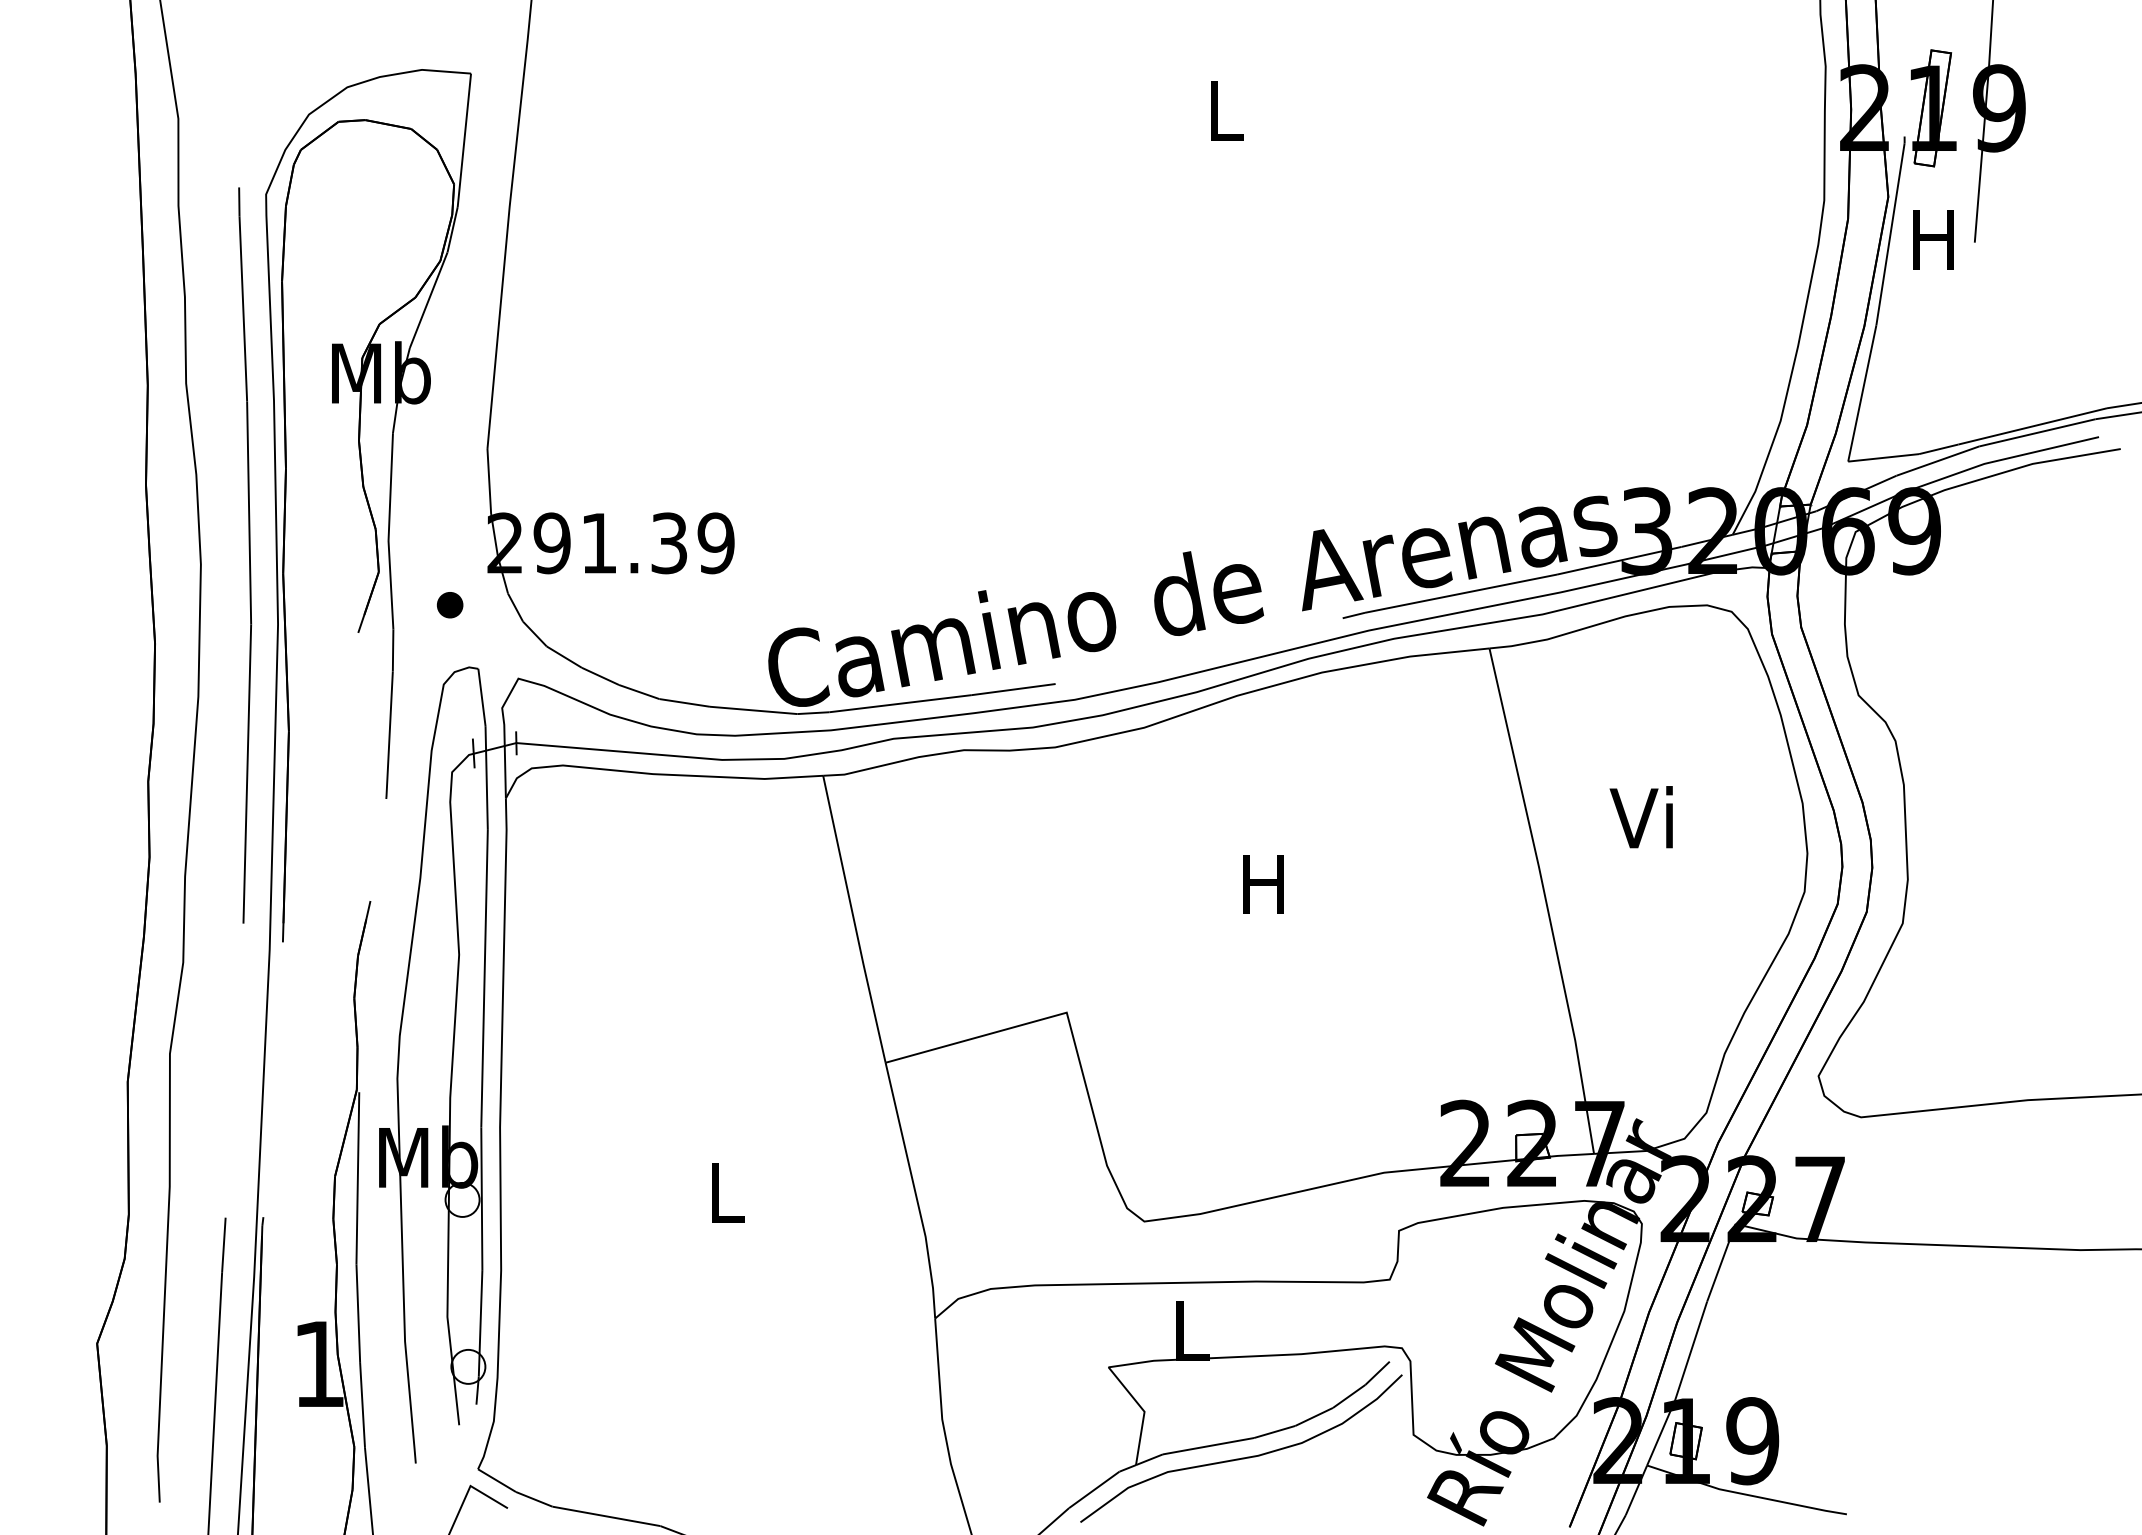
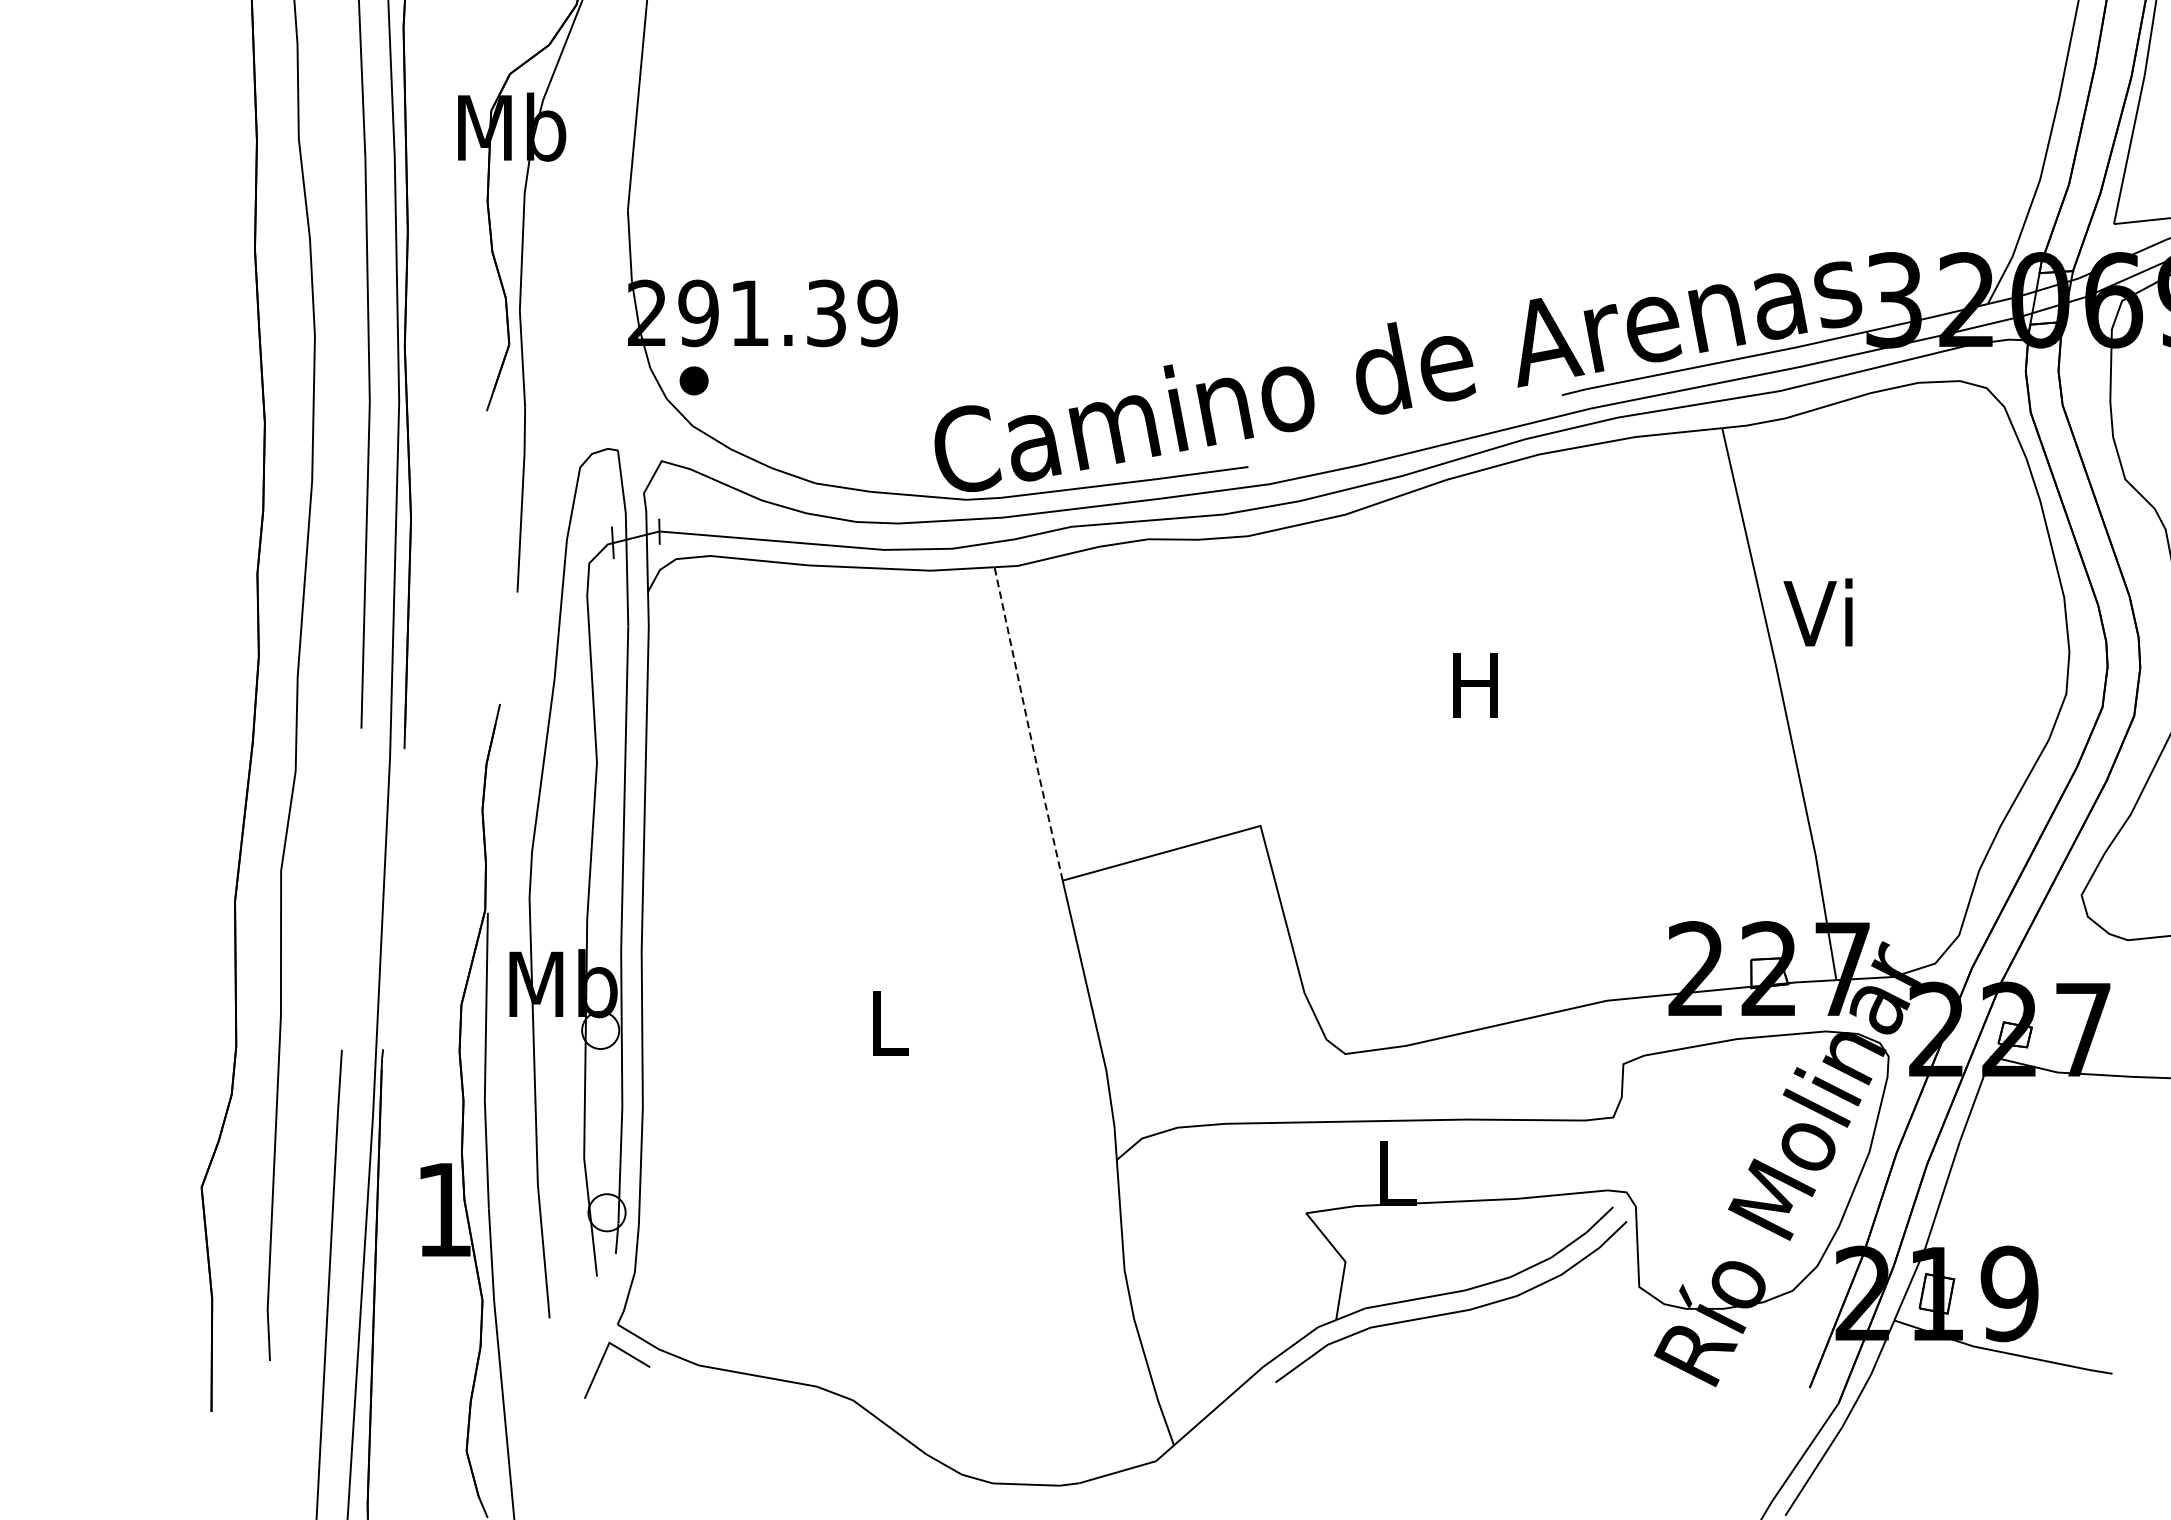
part: (449, 605) -> (693, 381), moved
text: (1640, 817) -> (1817, 612), moved
line: (853, 919) -> (1027, 724), solid -> dashed

